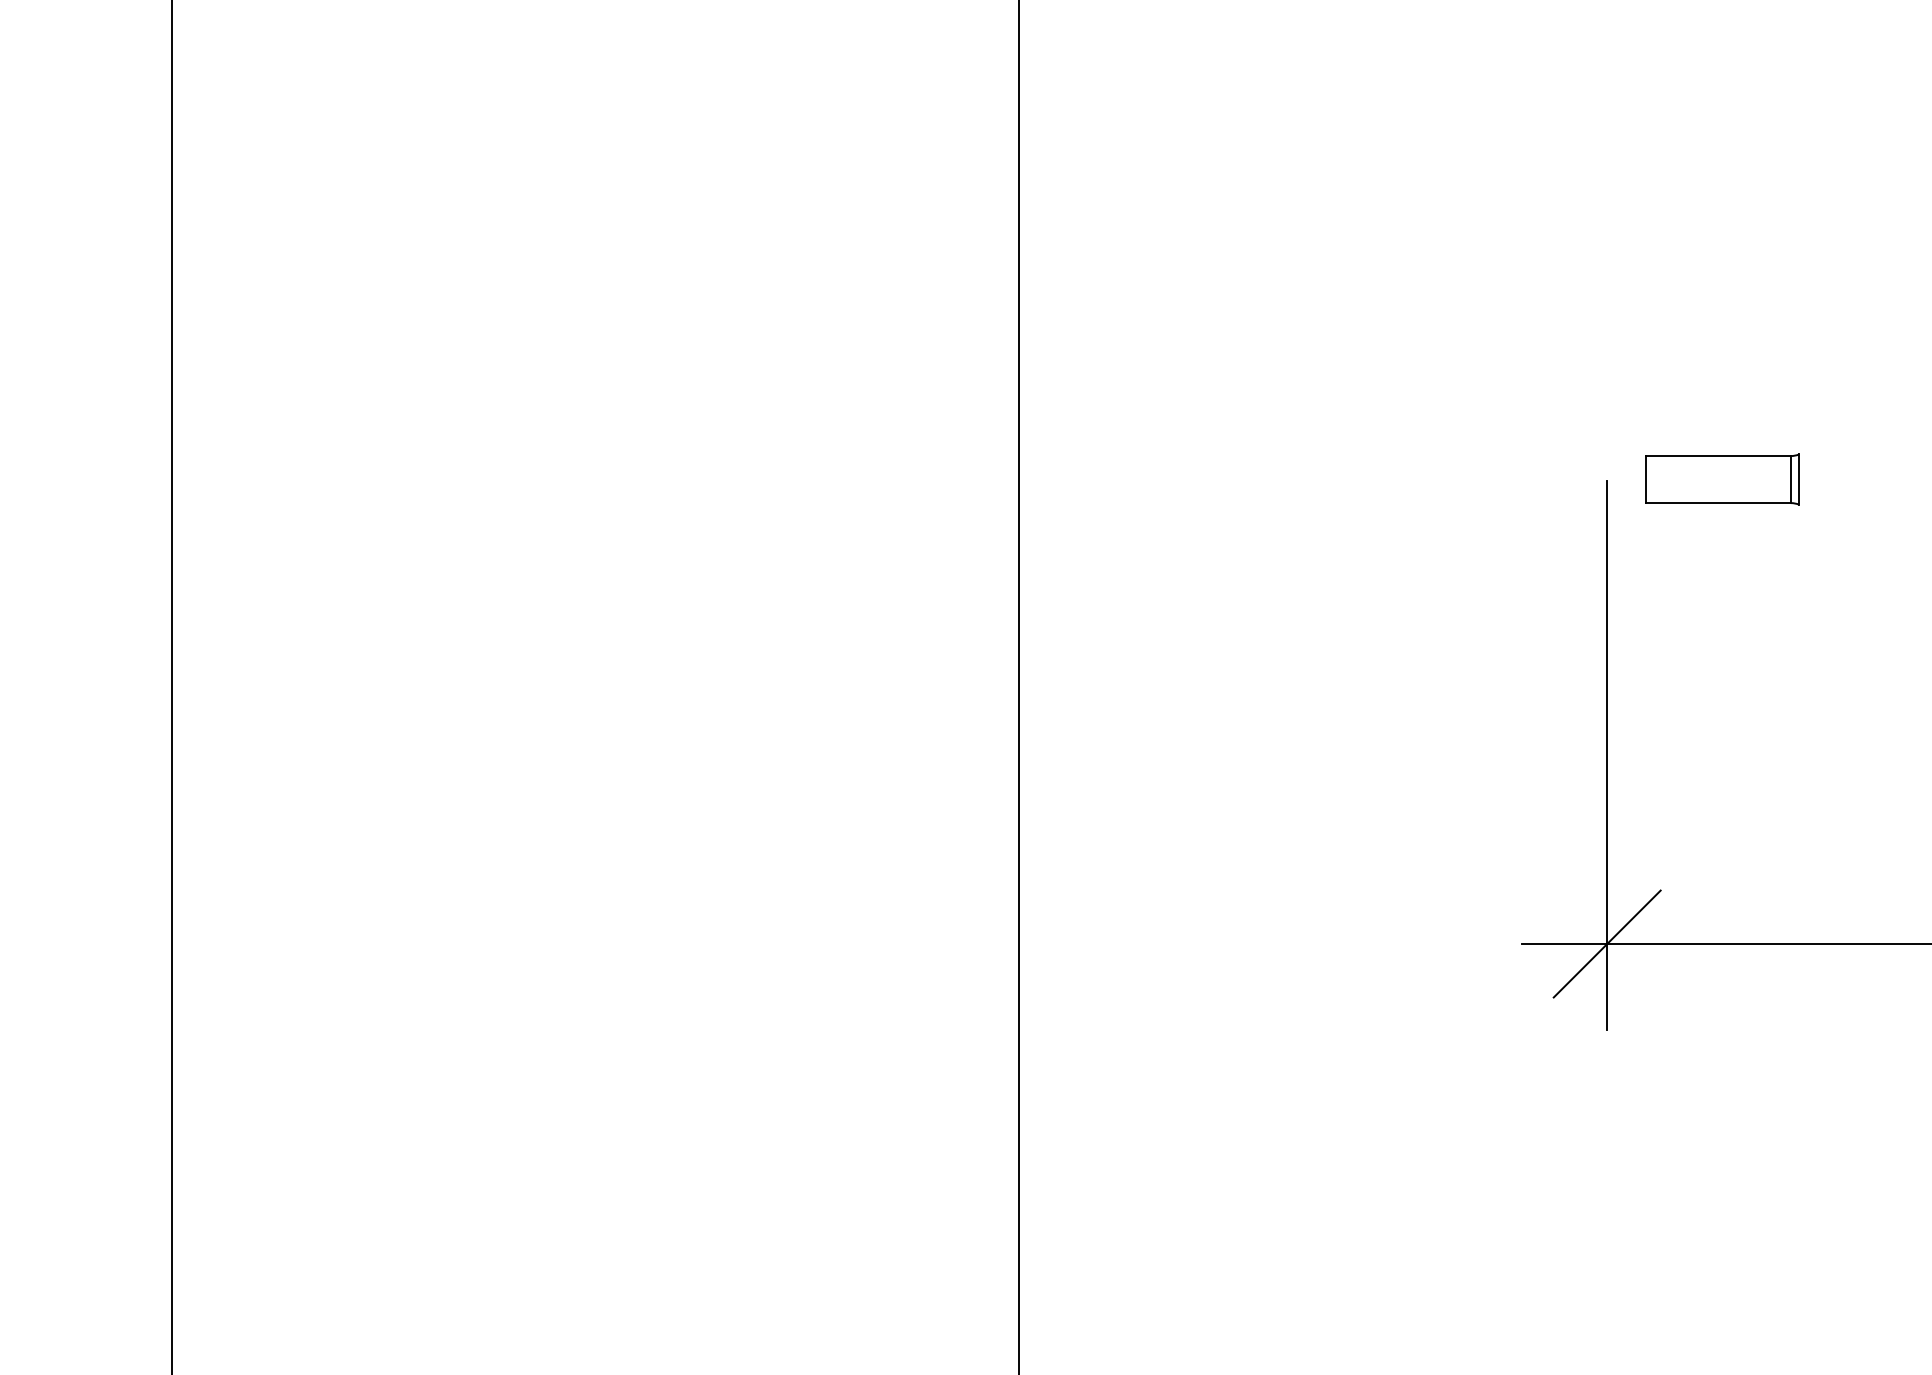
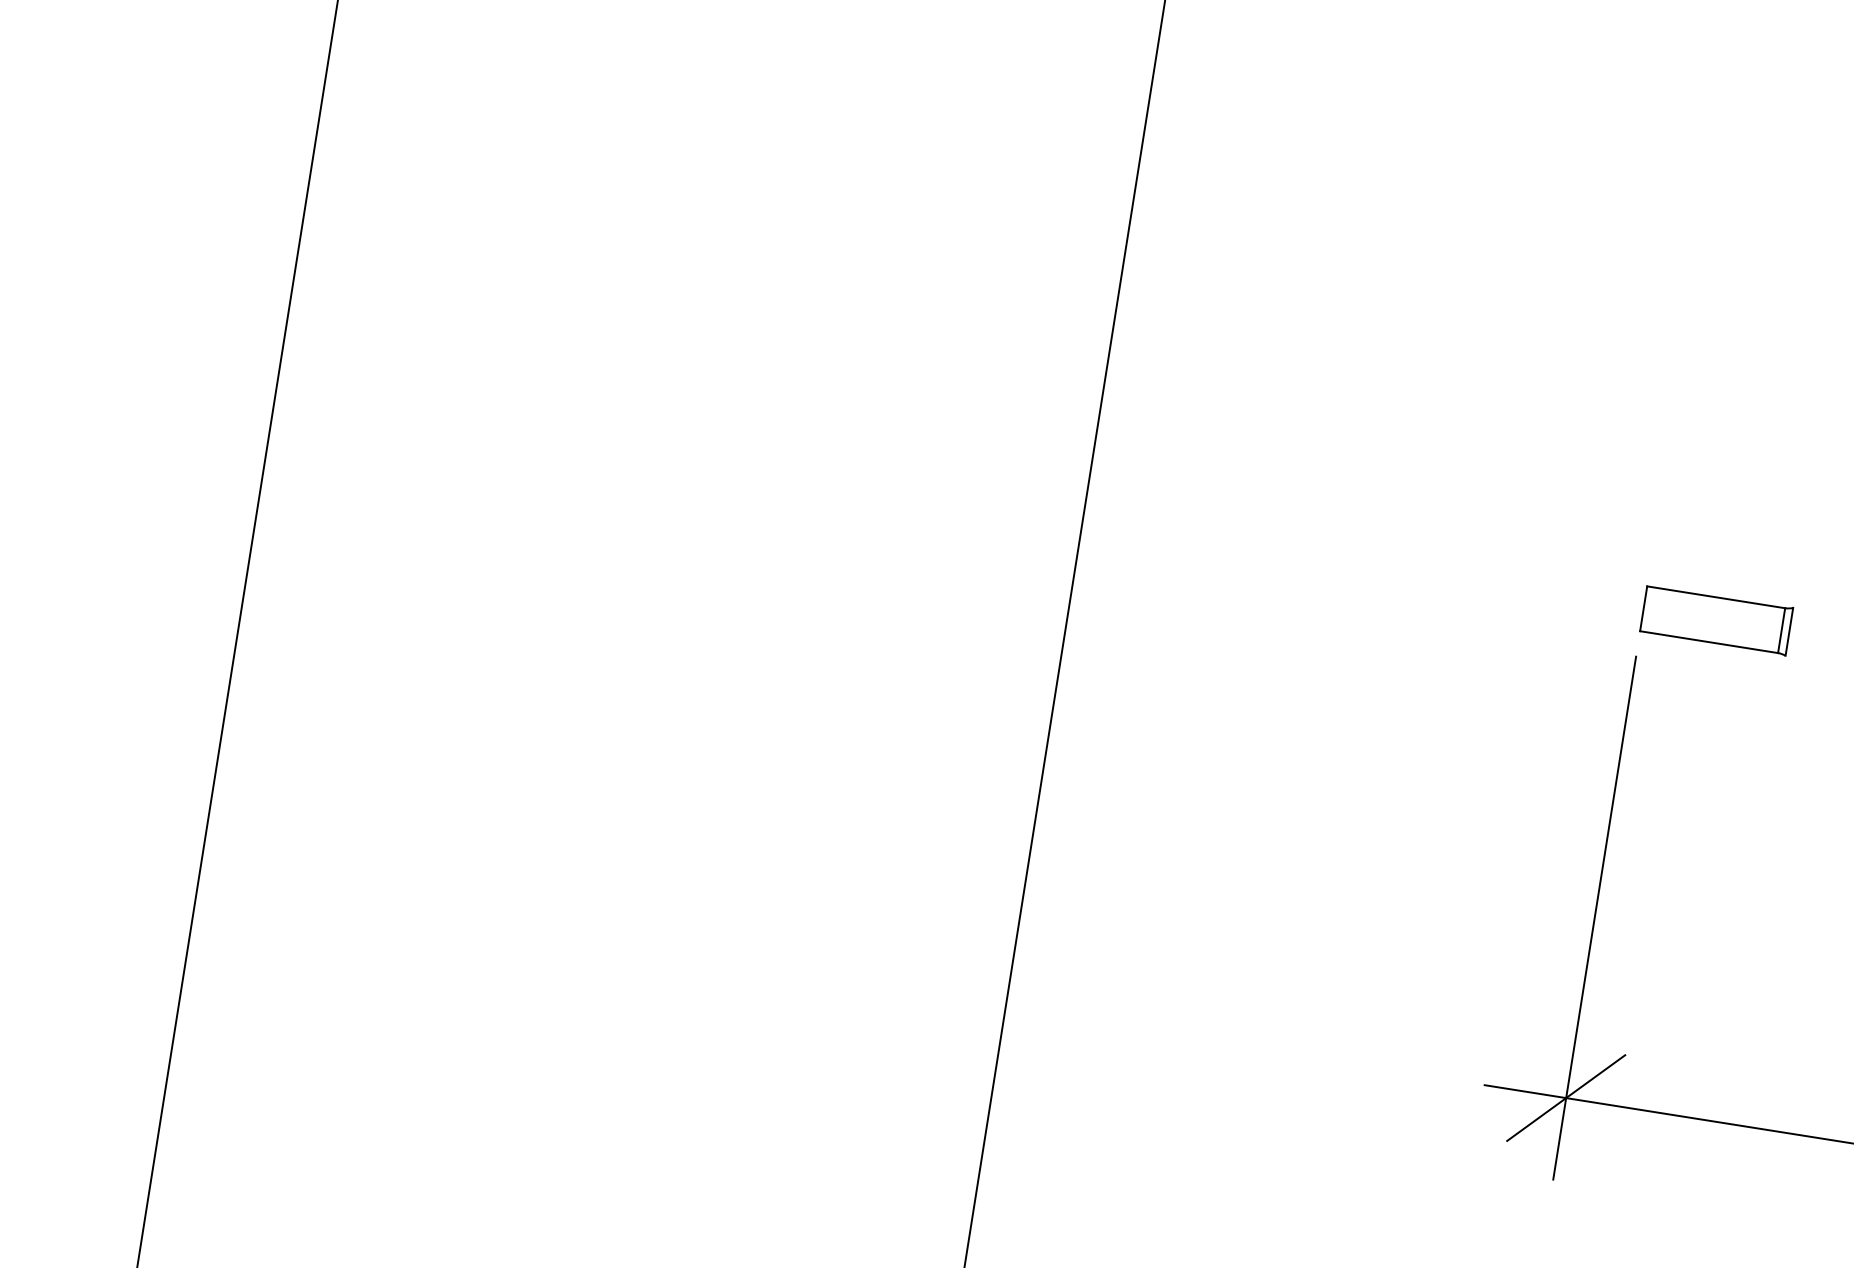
part: (1722, 479) -> (1716, 620), moved

